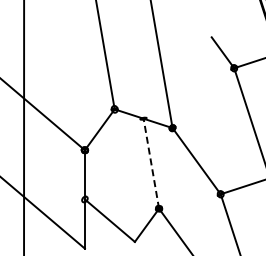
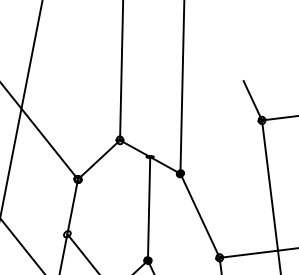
line: (151, 163) -> (149, 208), dashed -> solid

